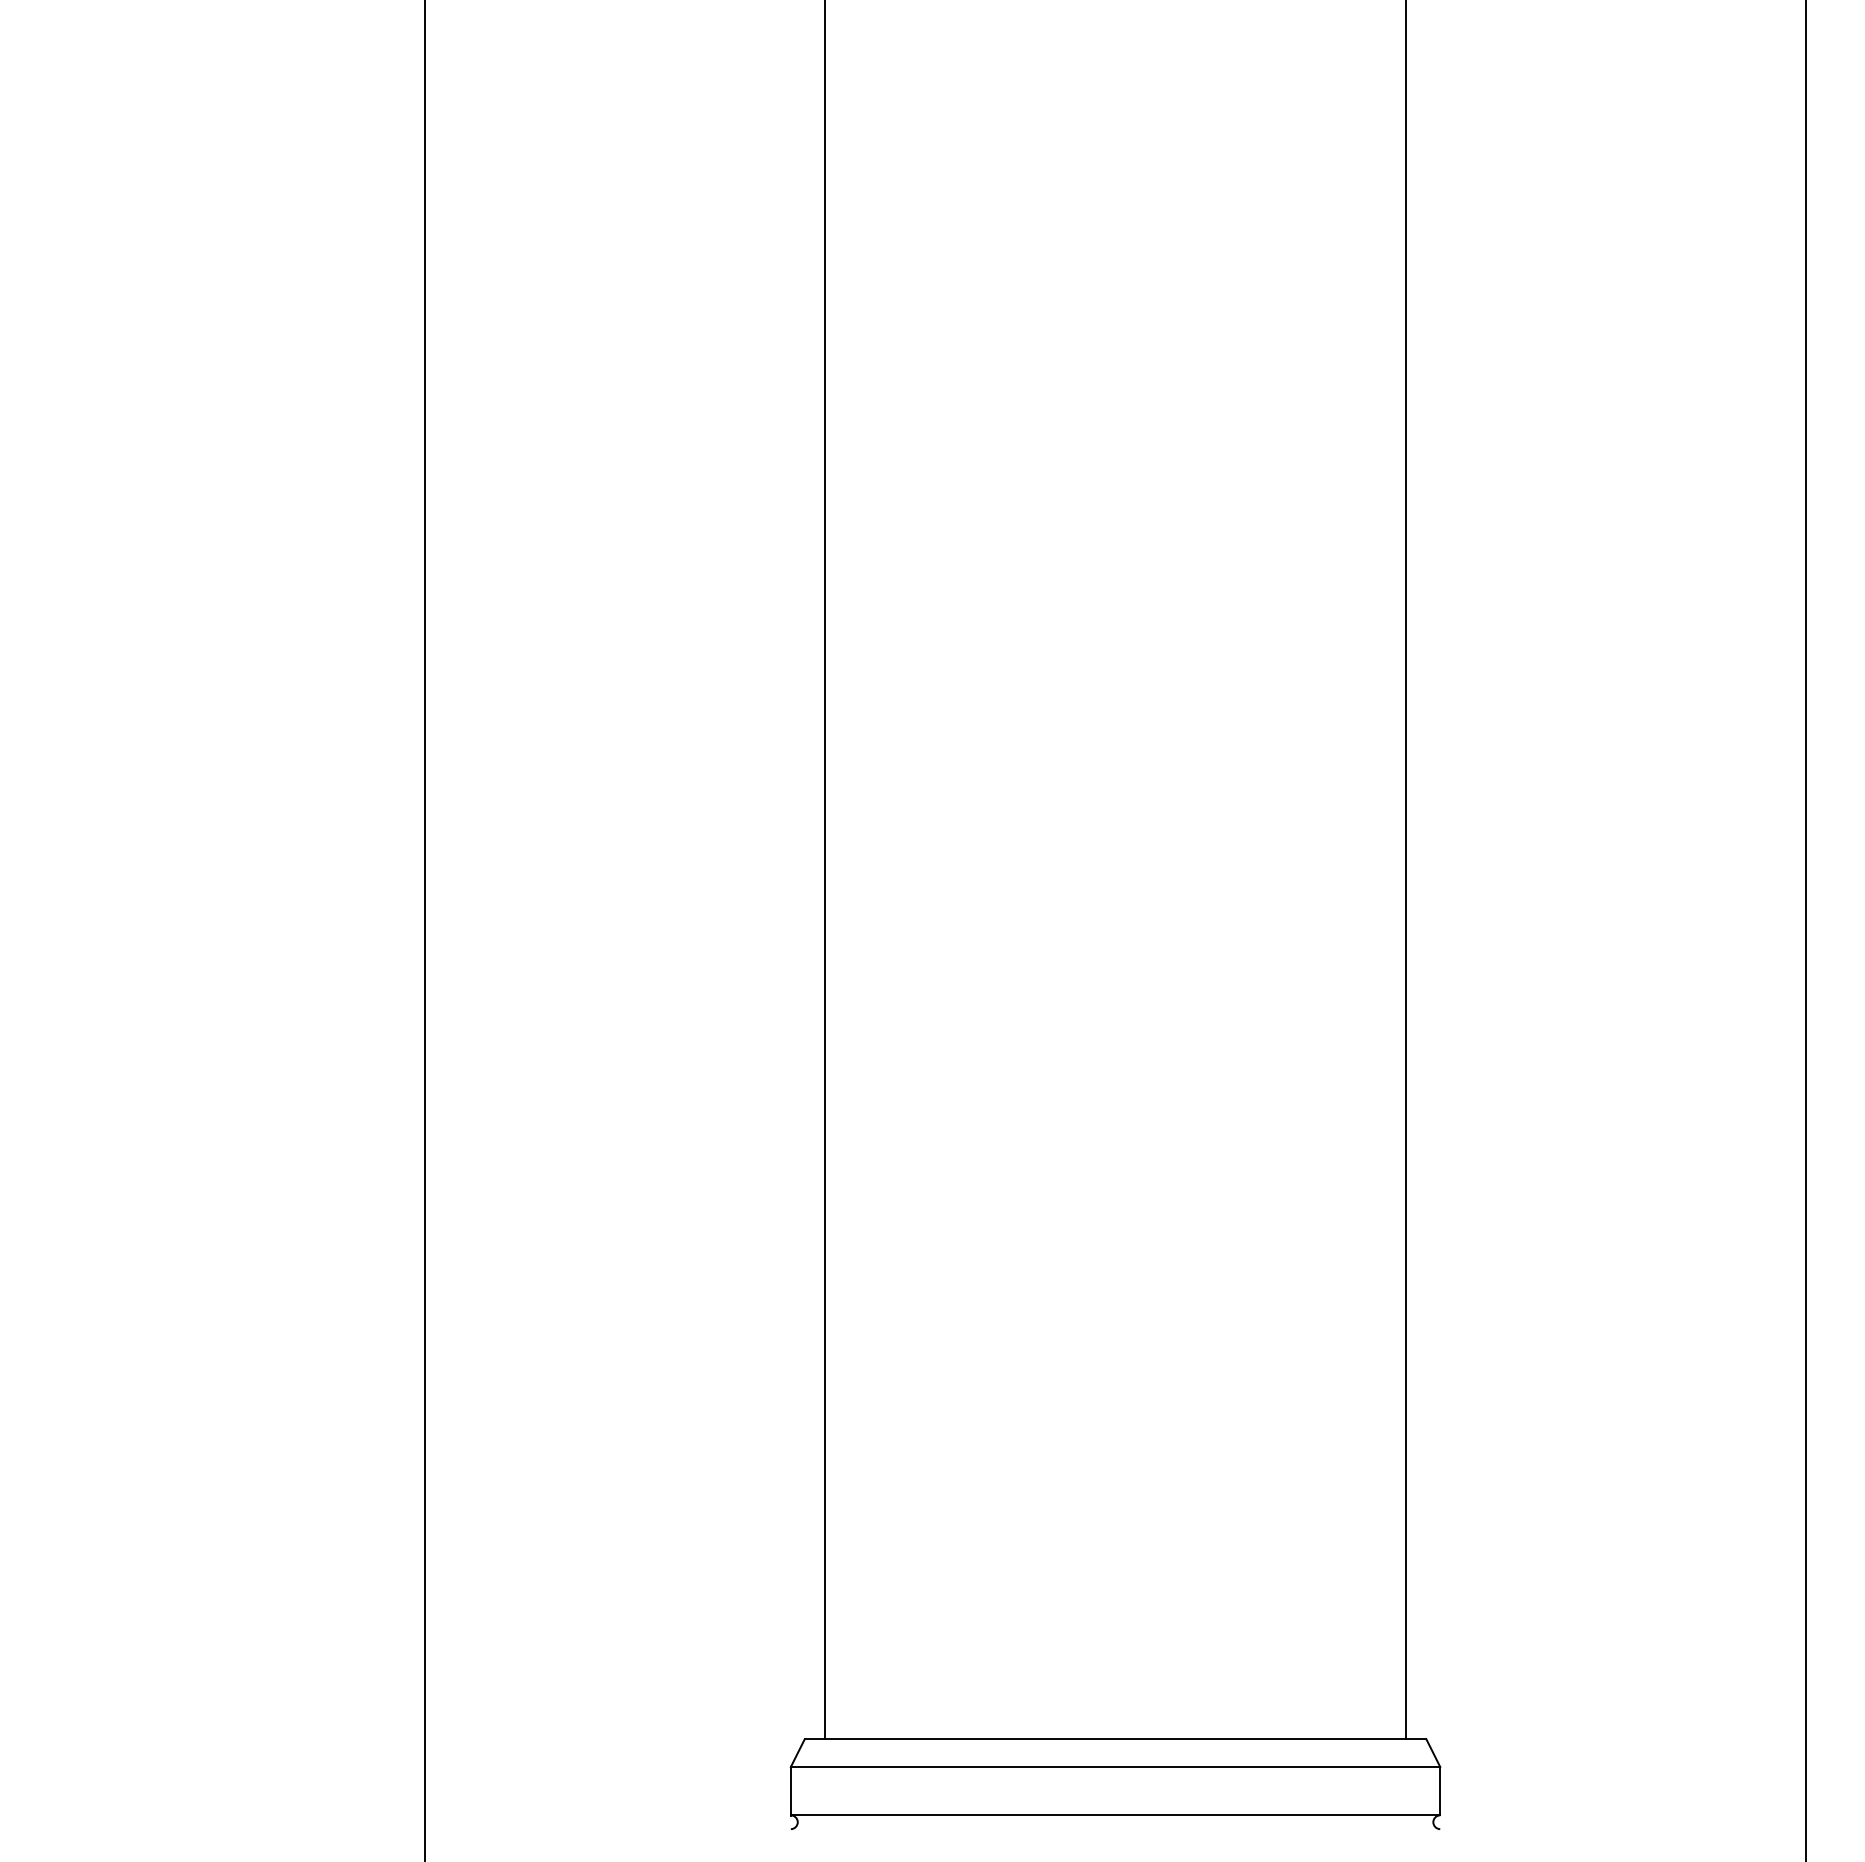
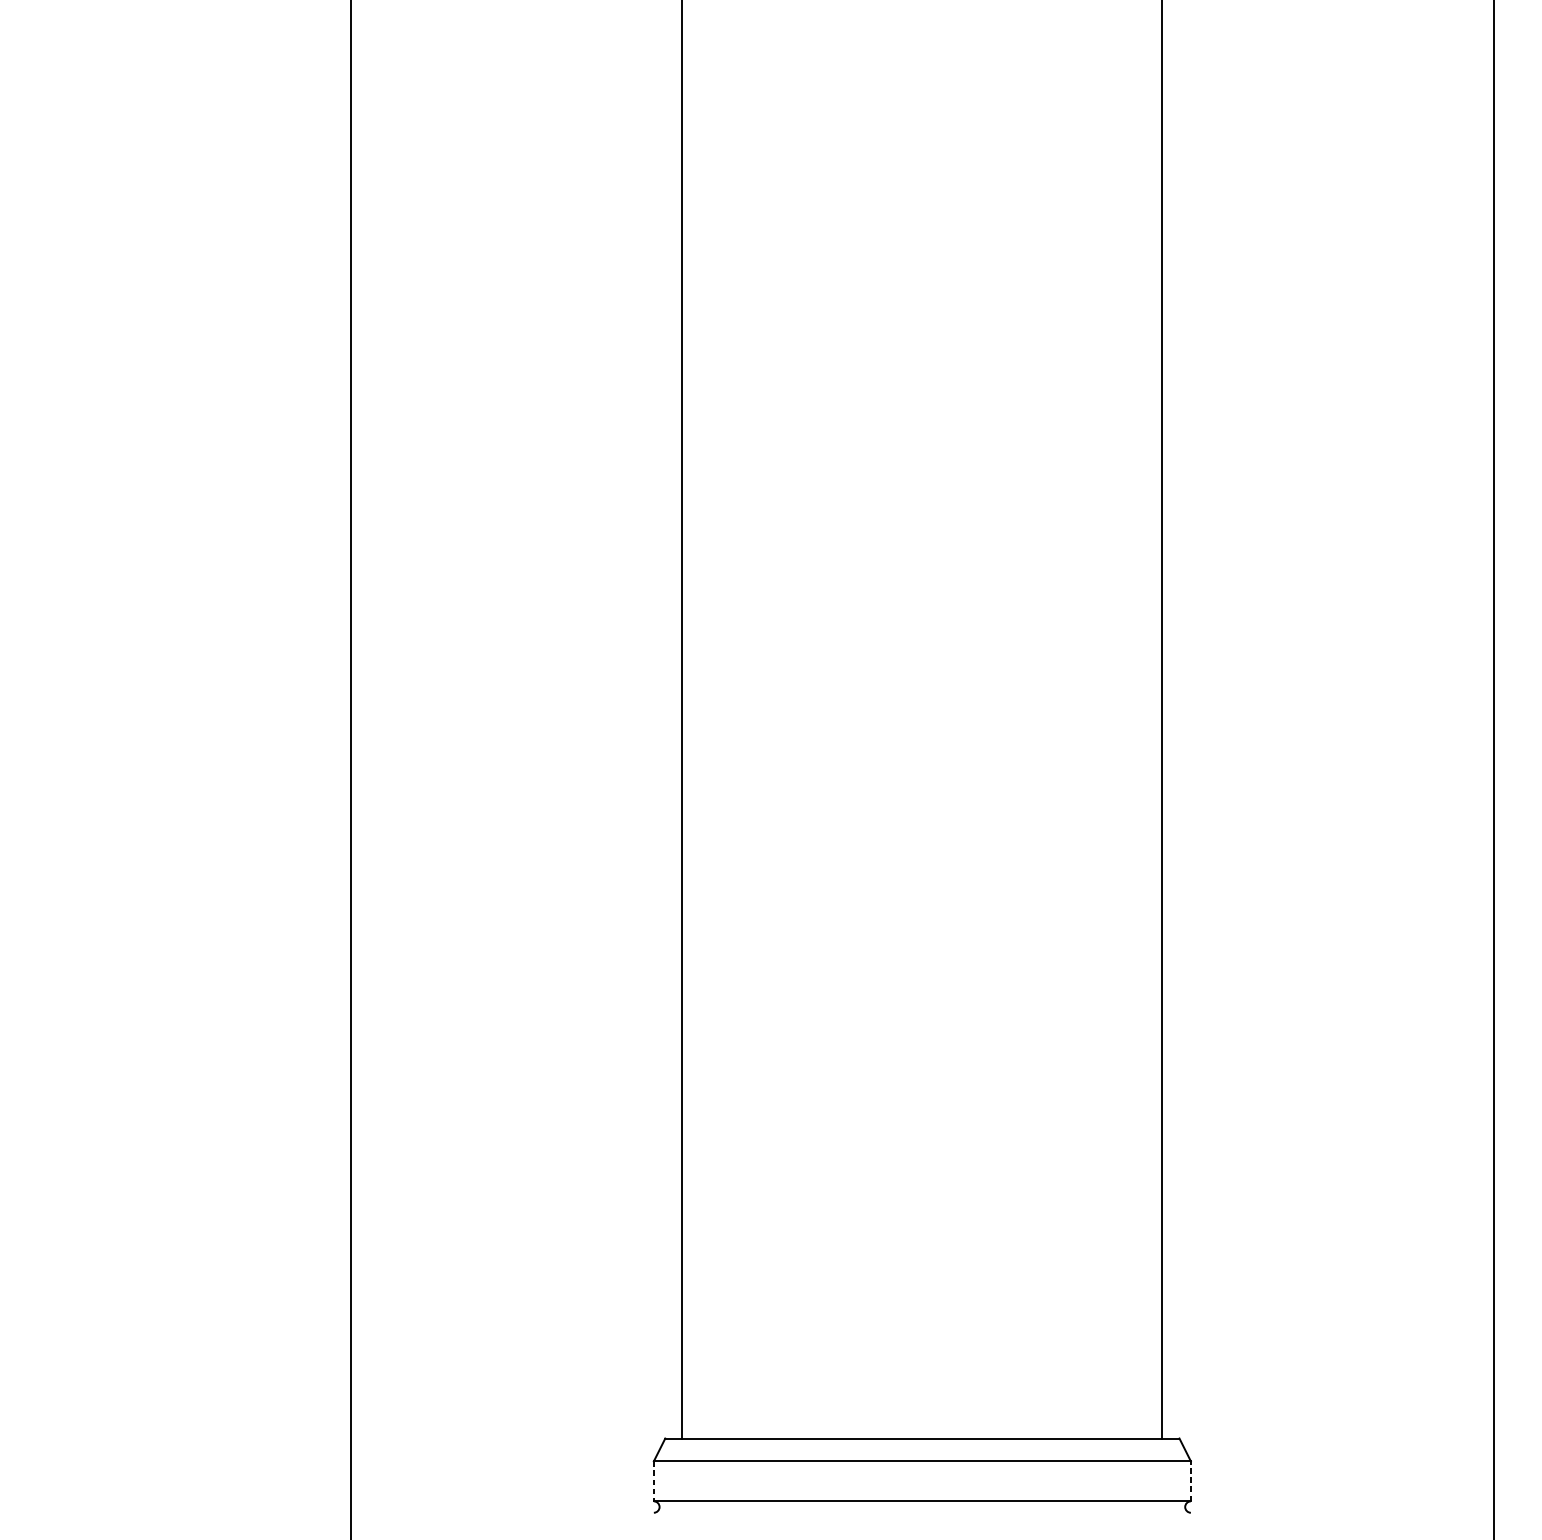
line: (1440, 1790) -> (1191, 1480), solid -> dashed
line: (790, 1791) -> (653, 1481), solid -> dashed

